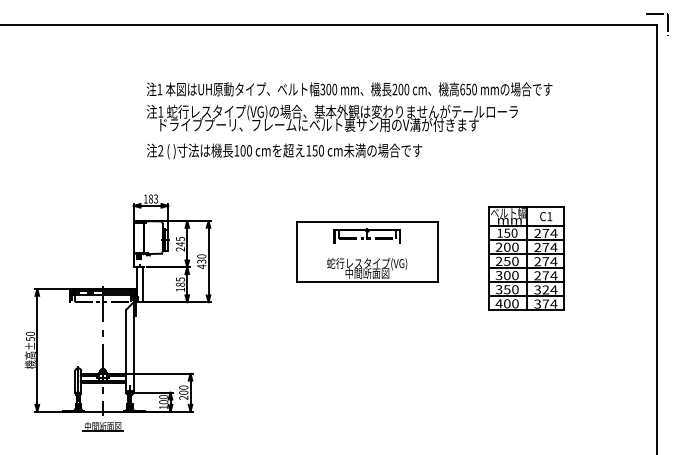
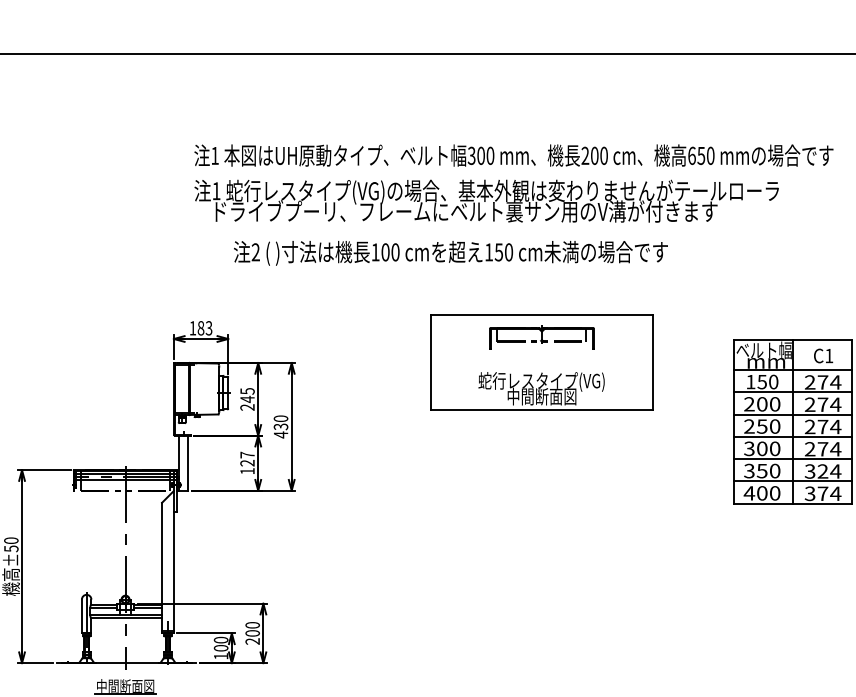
text: (284, 151) -> (450, 253), moved
part: (367, 251) -> (542, 362), moved
text: (180, 281) -> (247, 458), 185 -> 127

